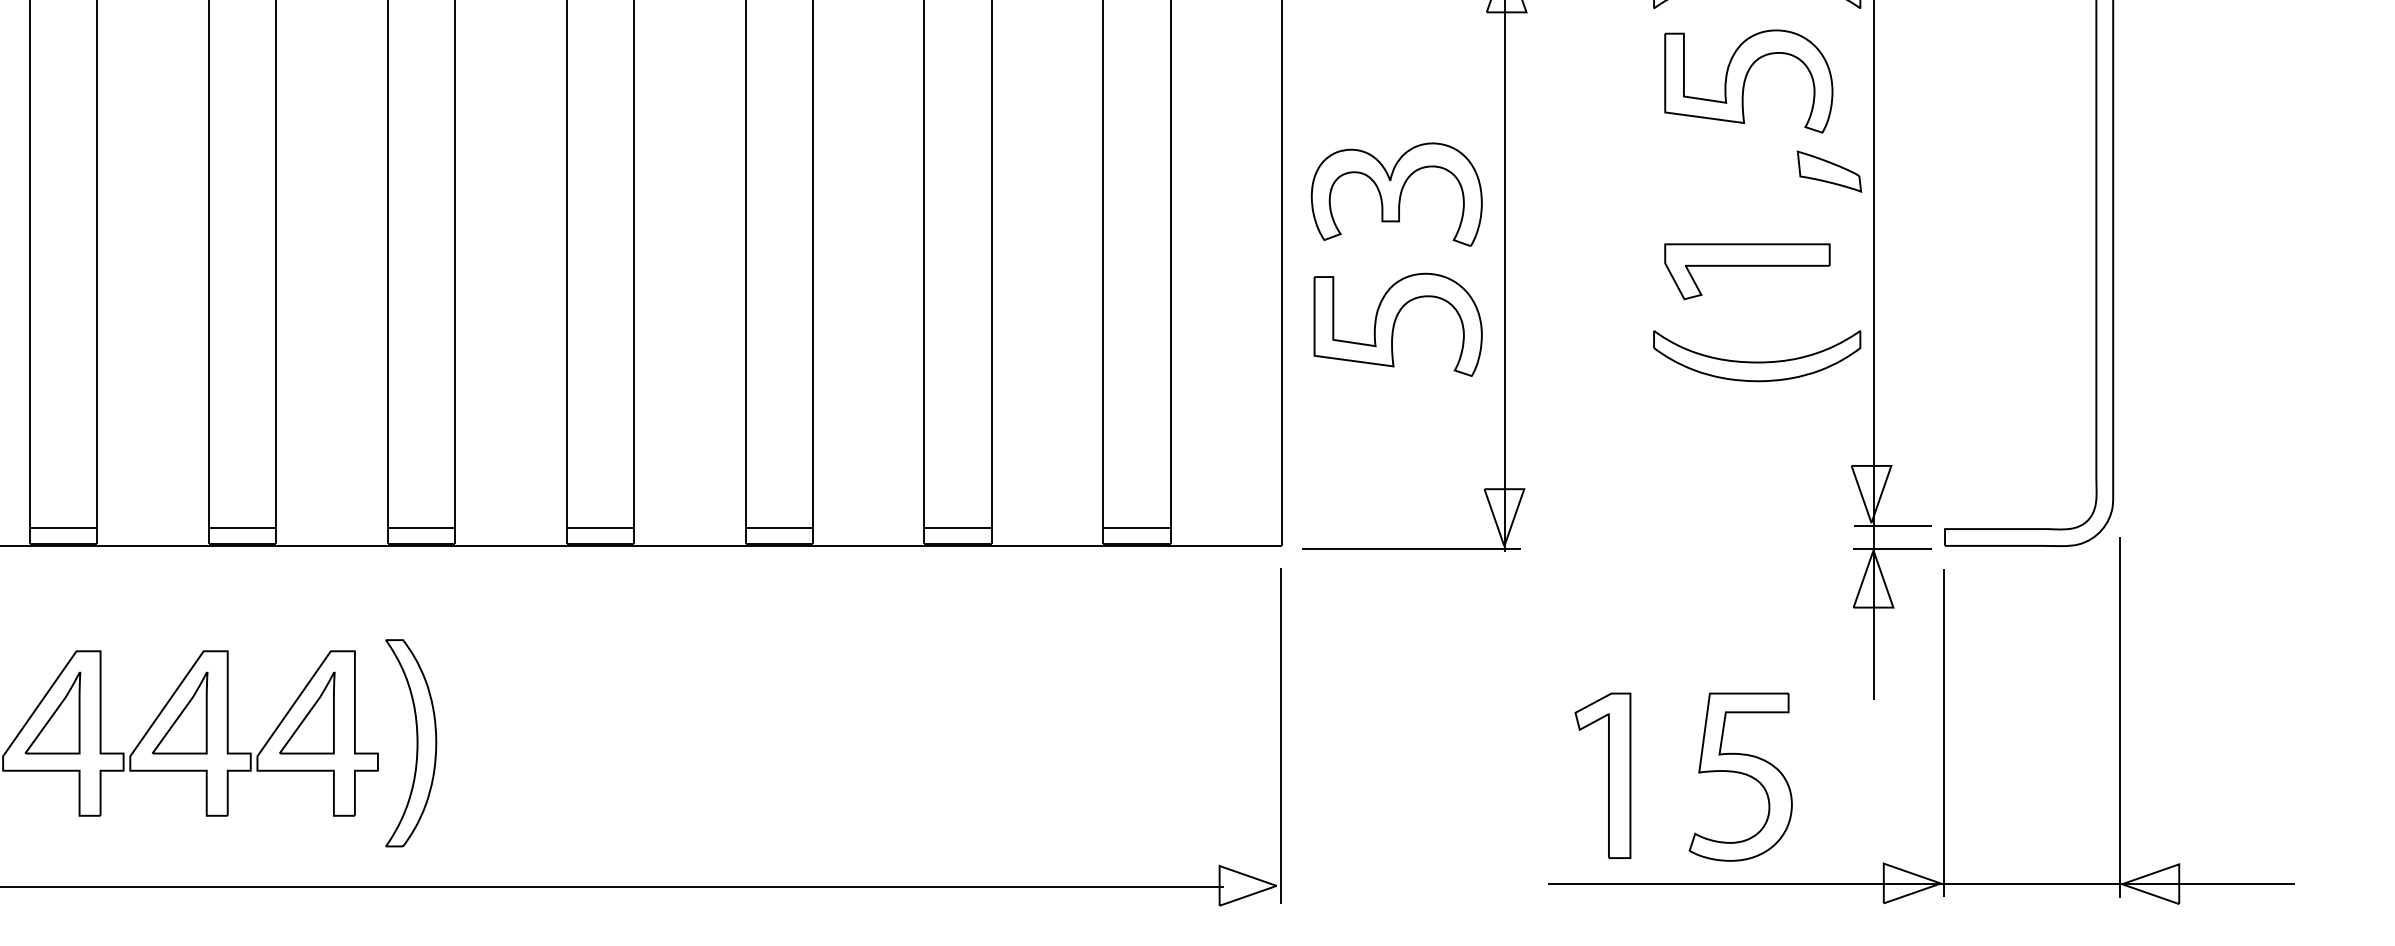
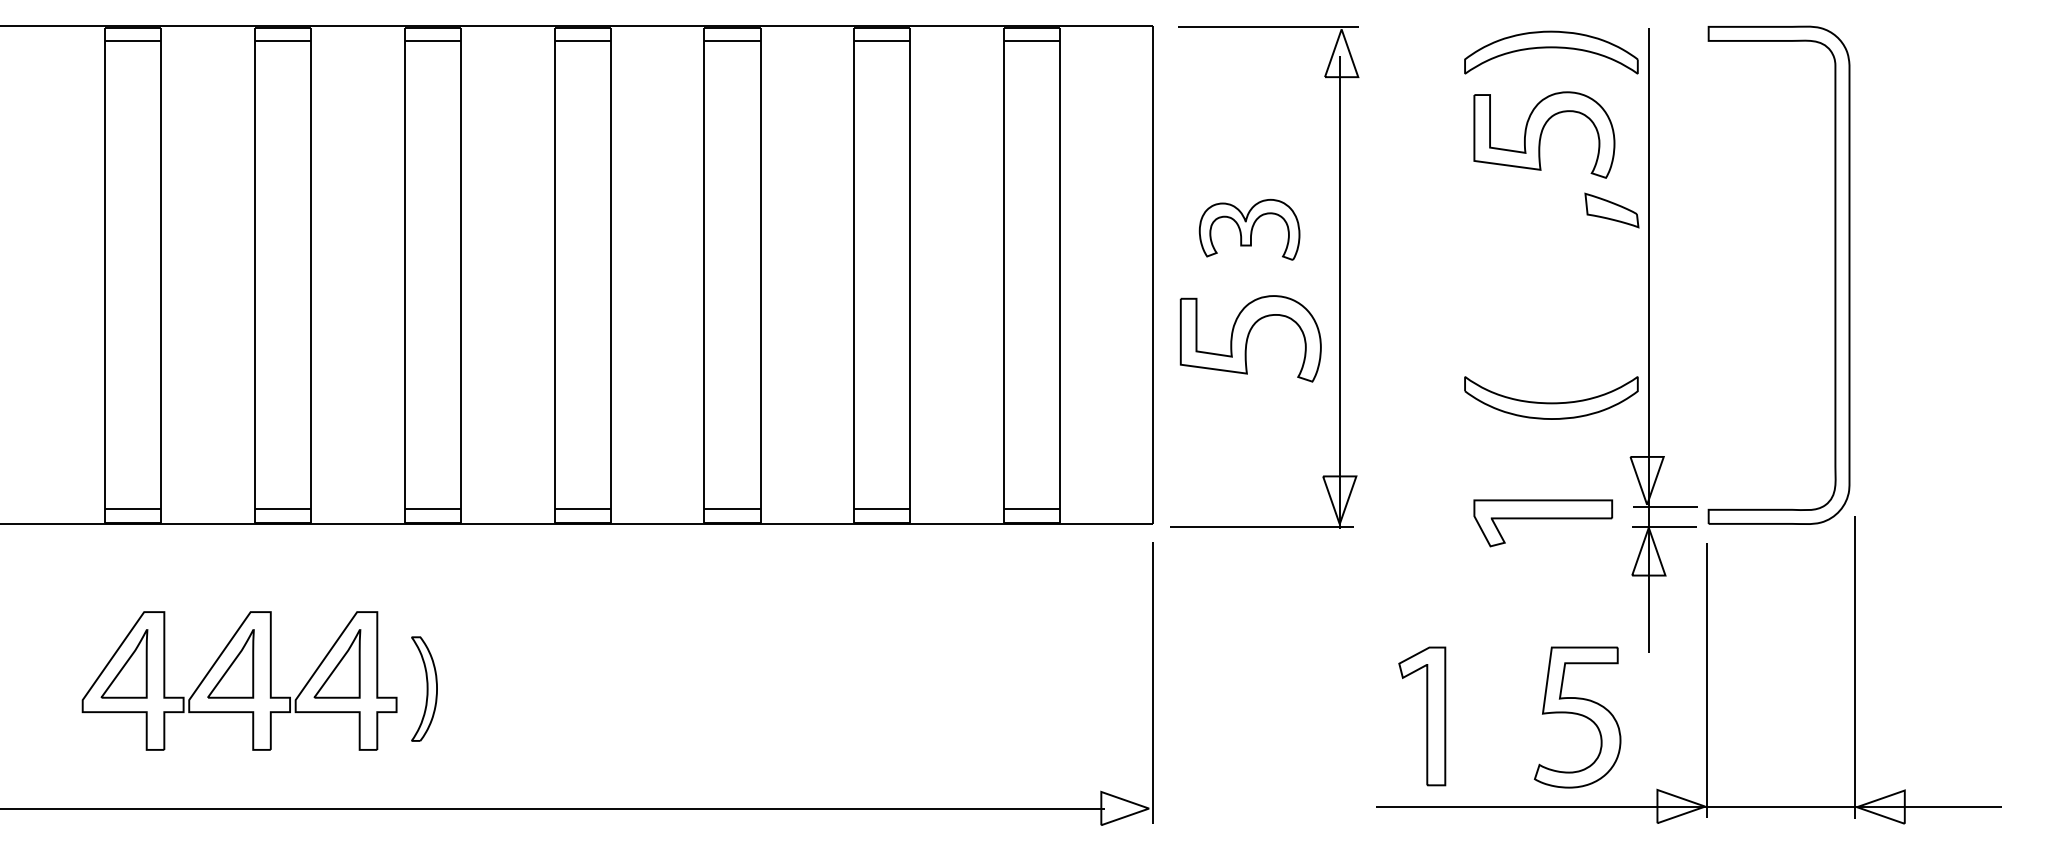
part: (1396, 194) -> (1249, 229), size x0.7
part: (1747, 271) -> (1543, 523), moved
part: (1757, 355) -> (1551, 397), moved
part: (411, 742) -> (424, 688), size x0.6
part: (1740, 777) -> (1577, 717), moved

